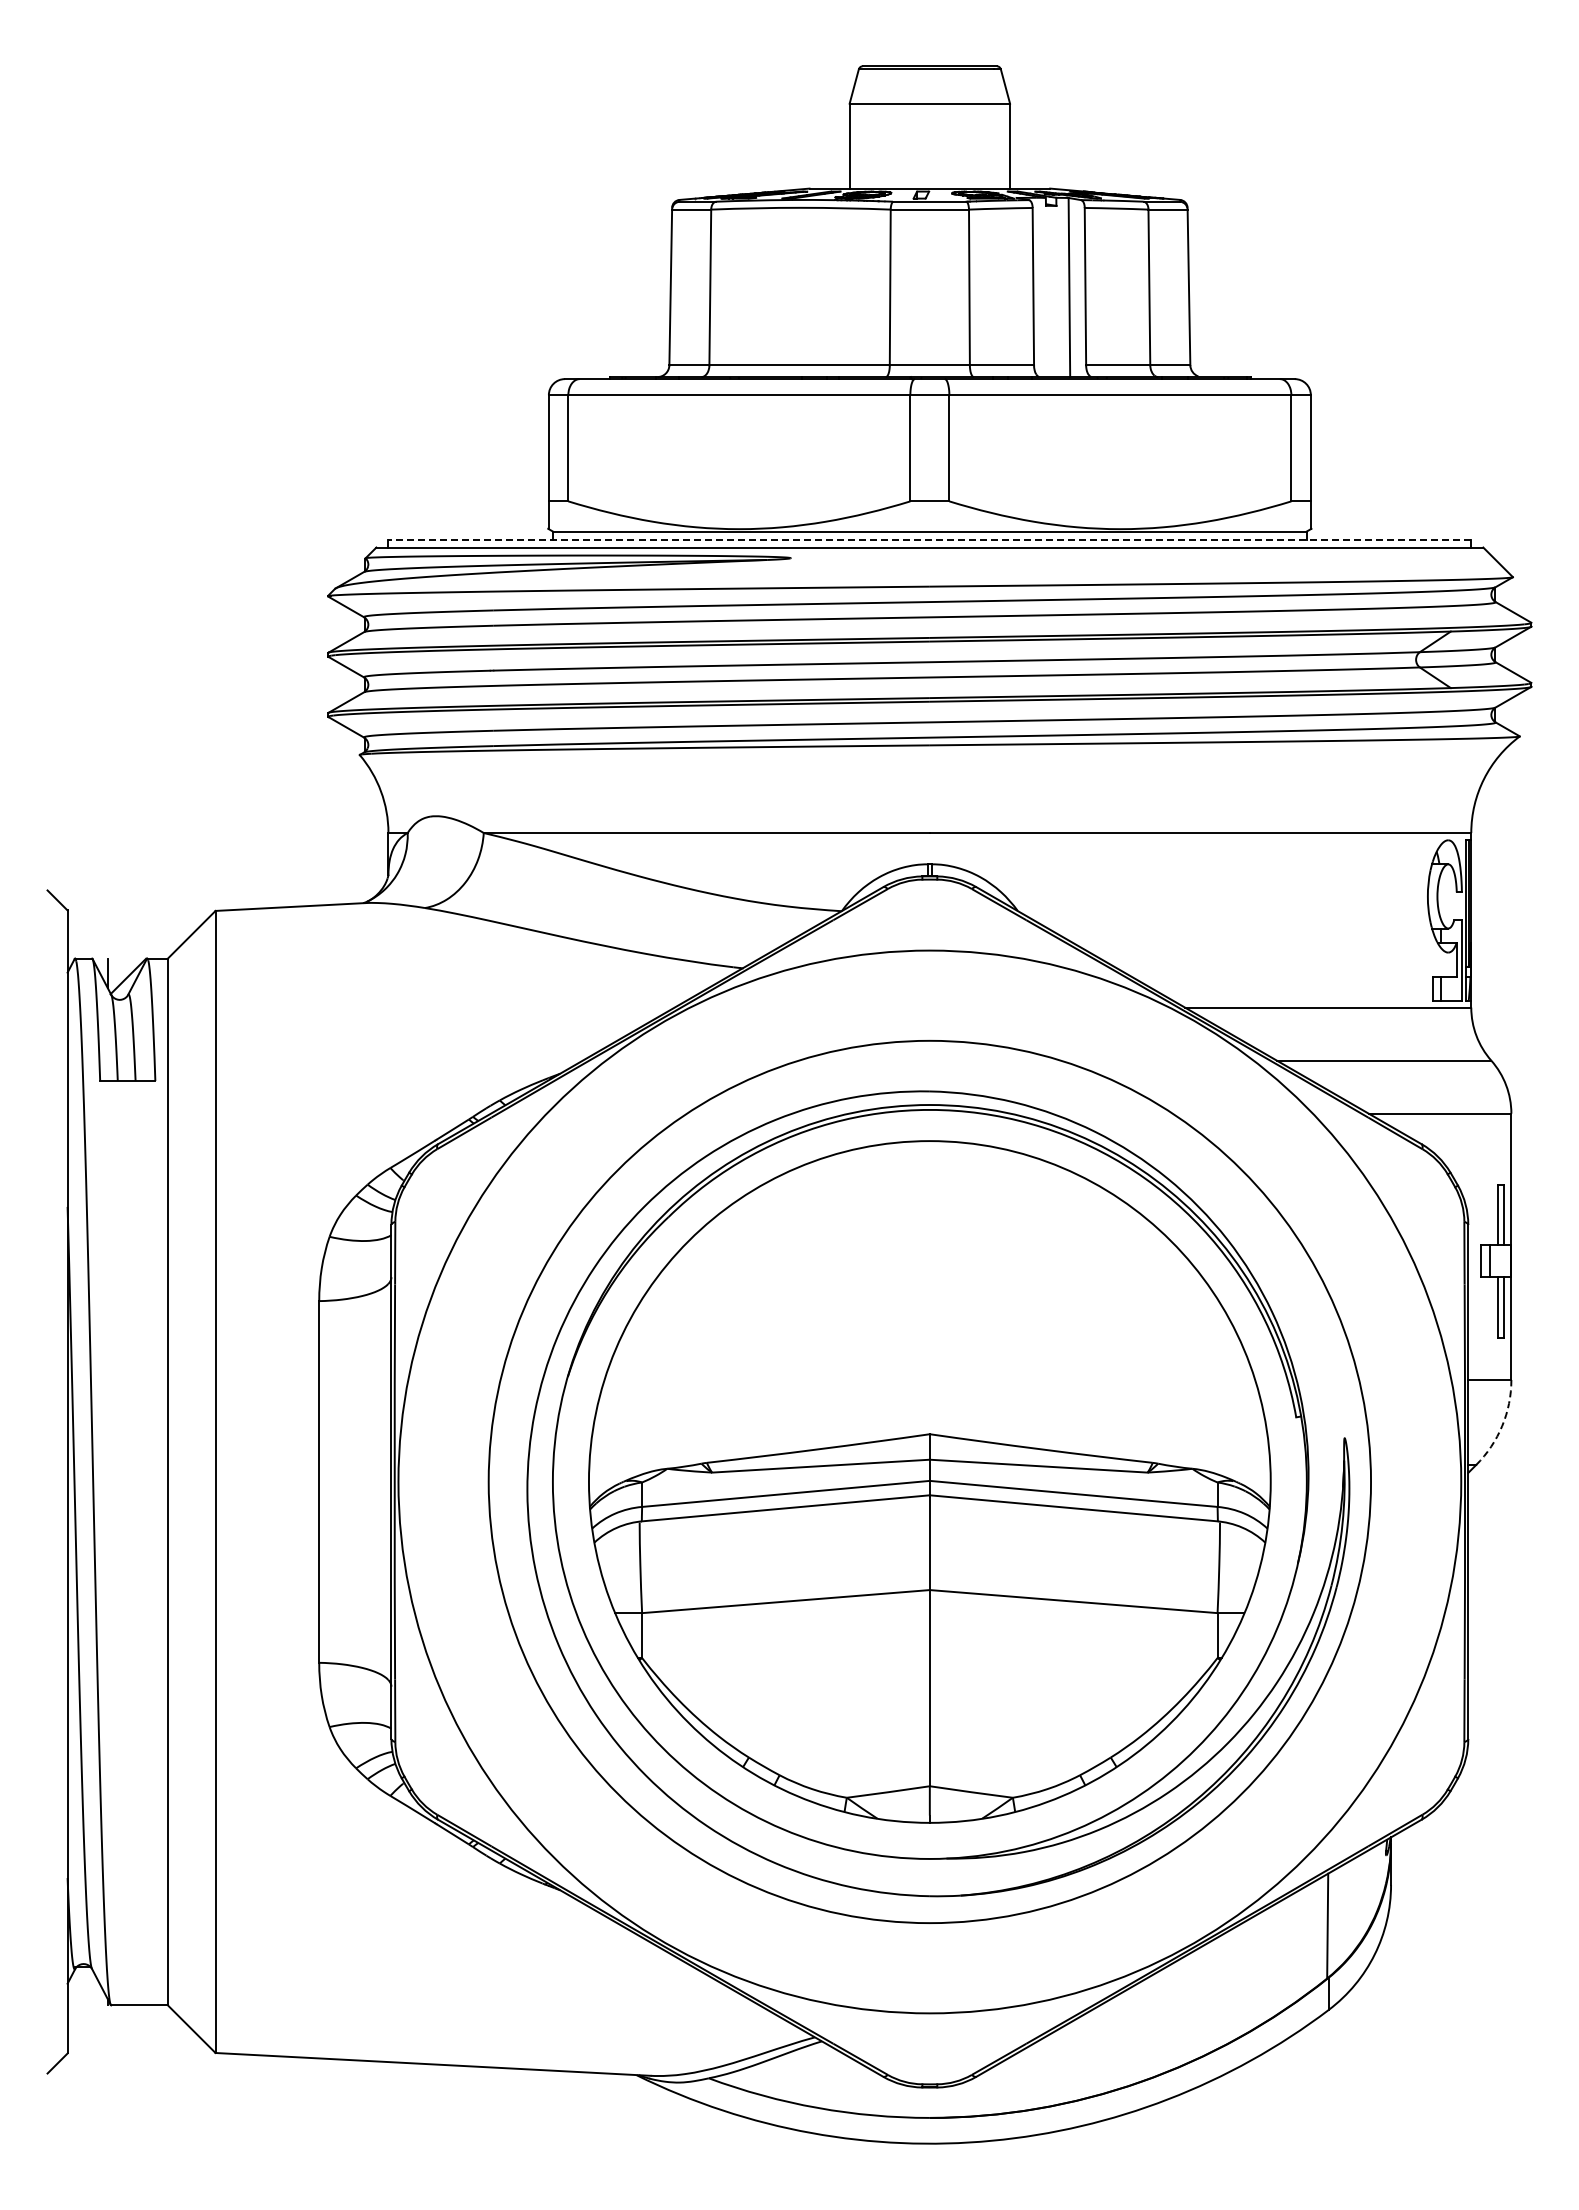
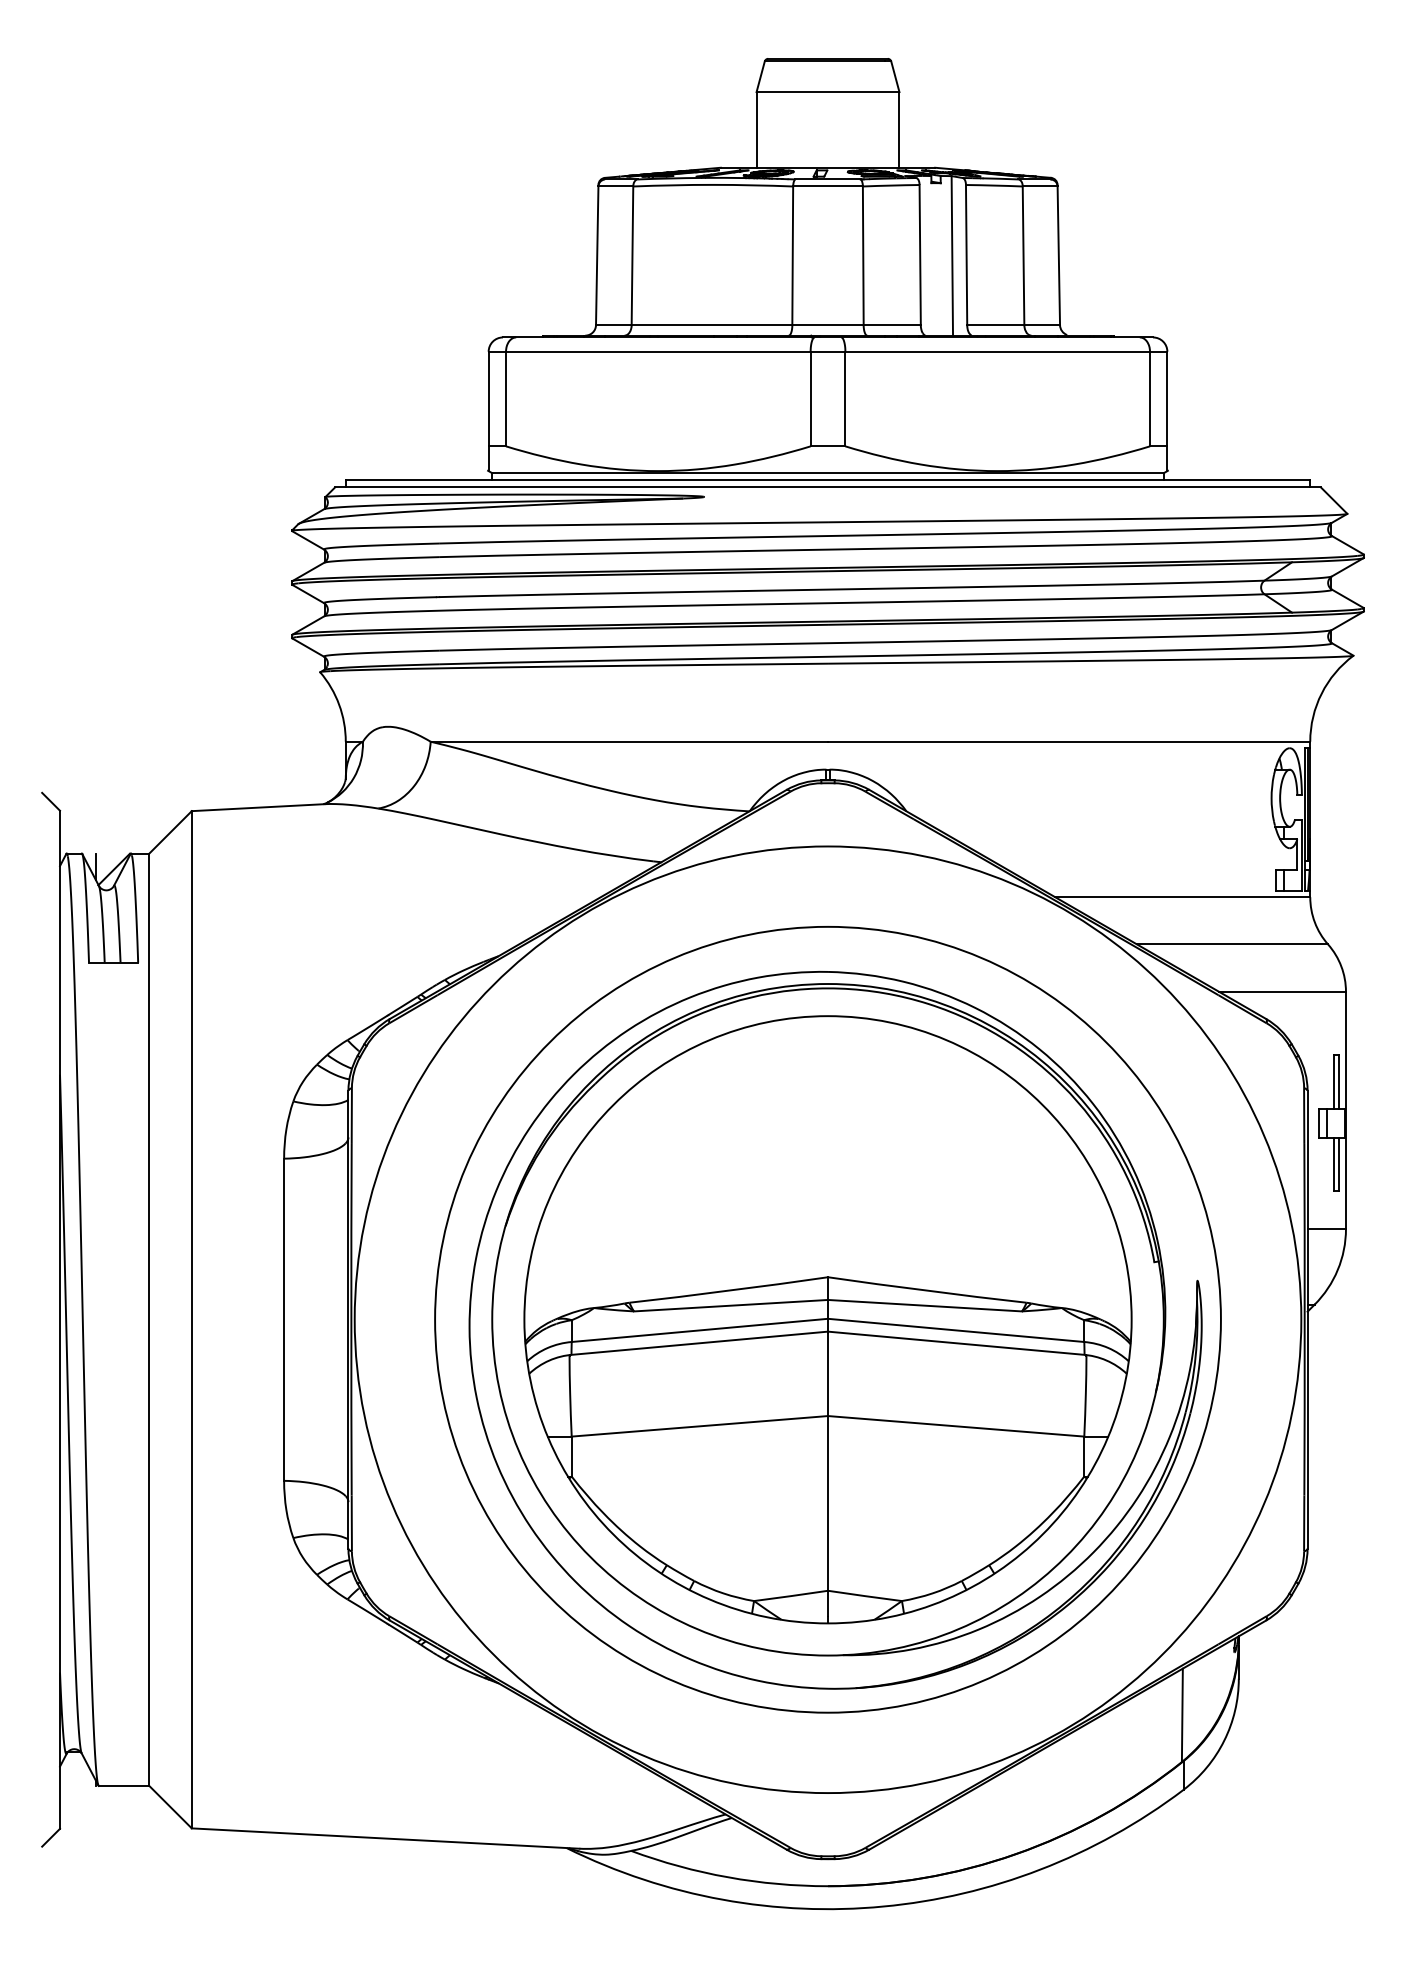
line: (929, 539) -> (827, 480), dashed -> solid
arc: (1502, 1426) -> (1338, 1270), dashed -> solid

